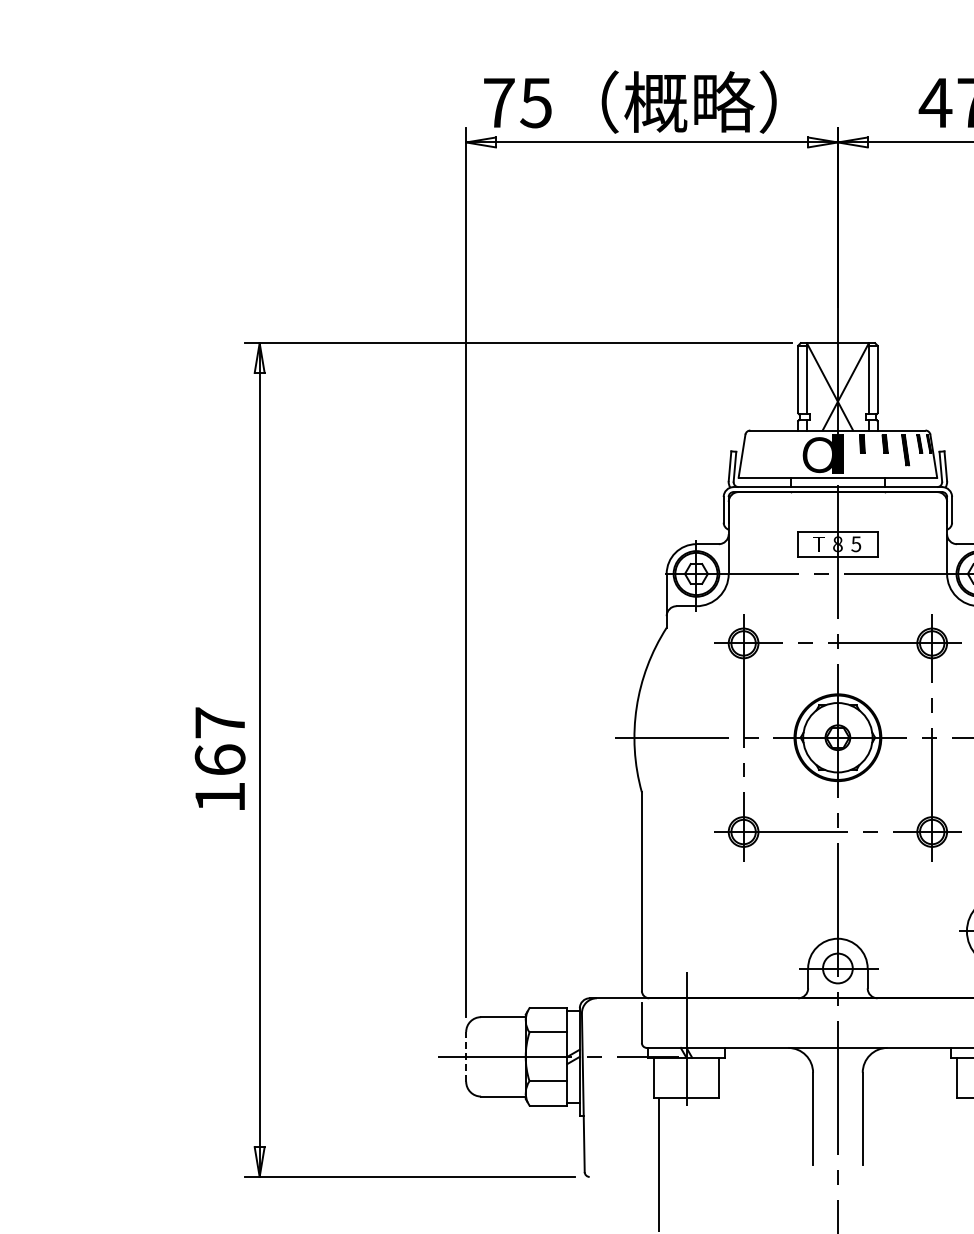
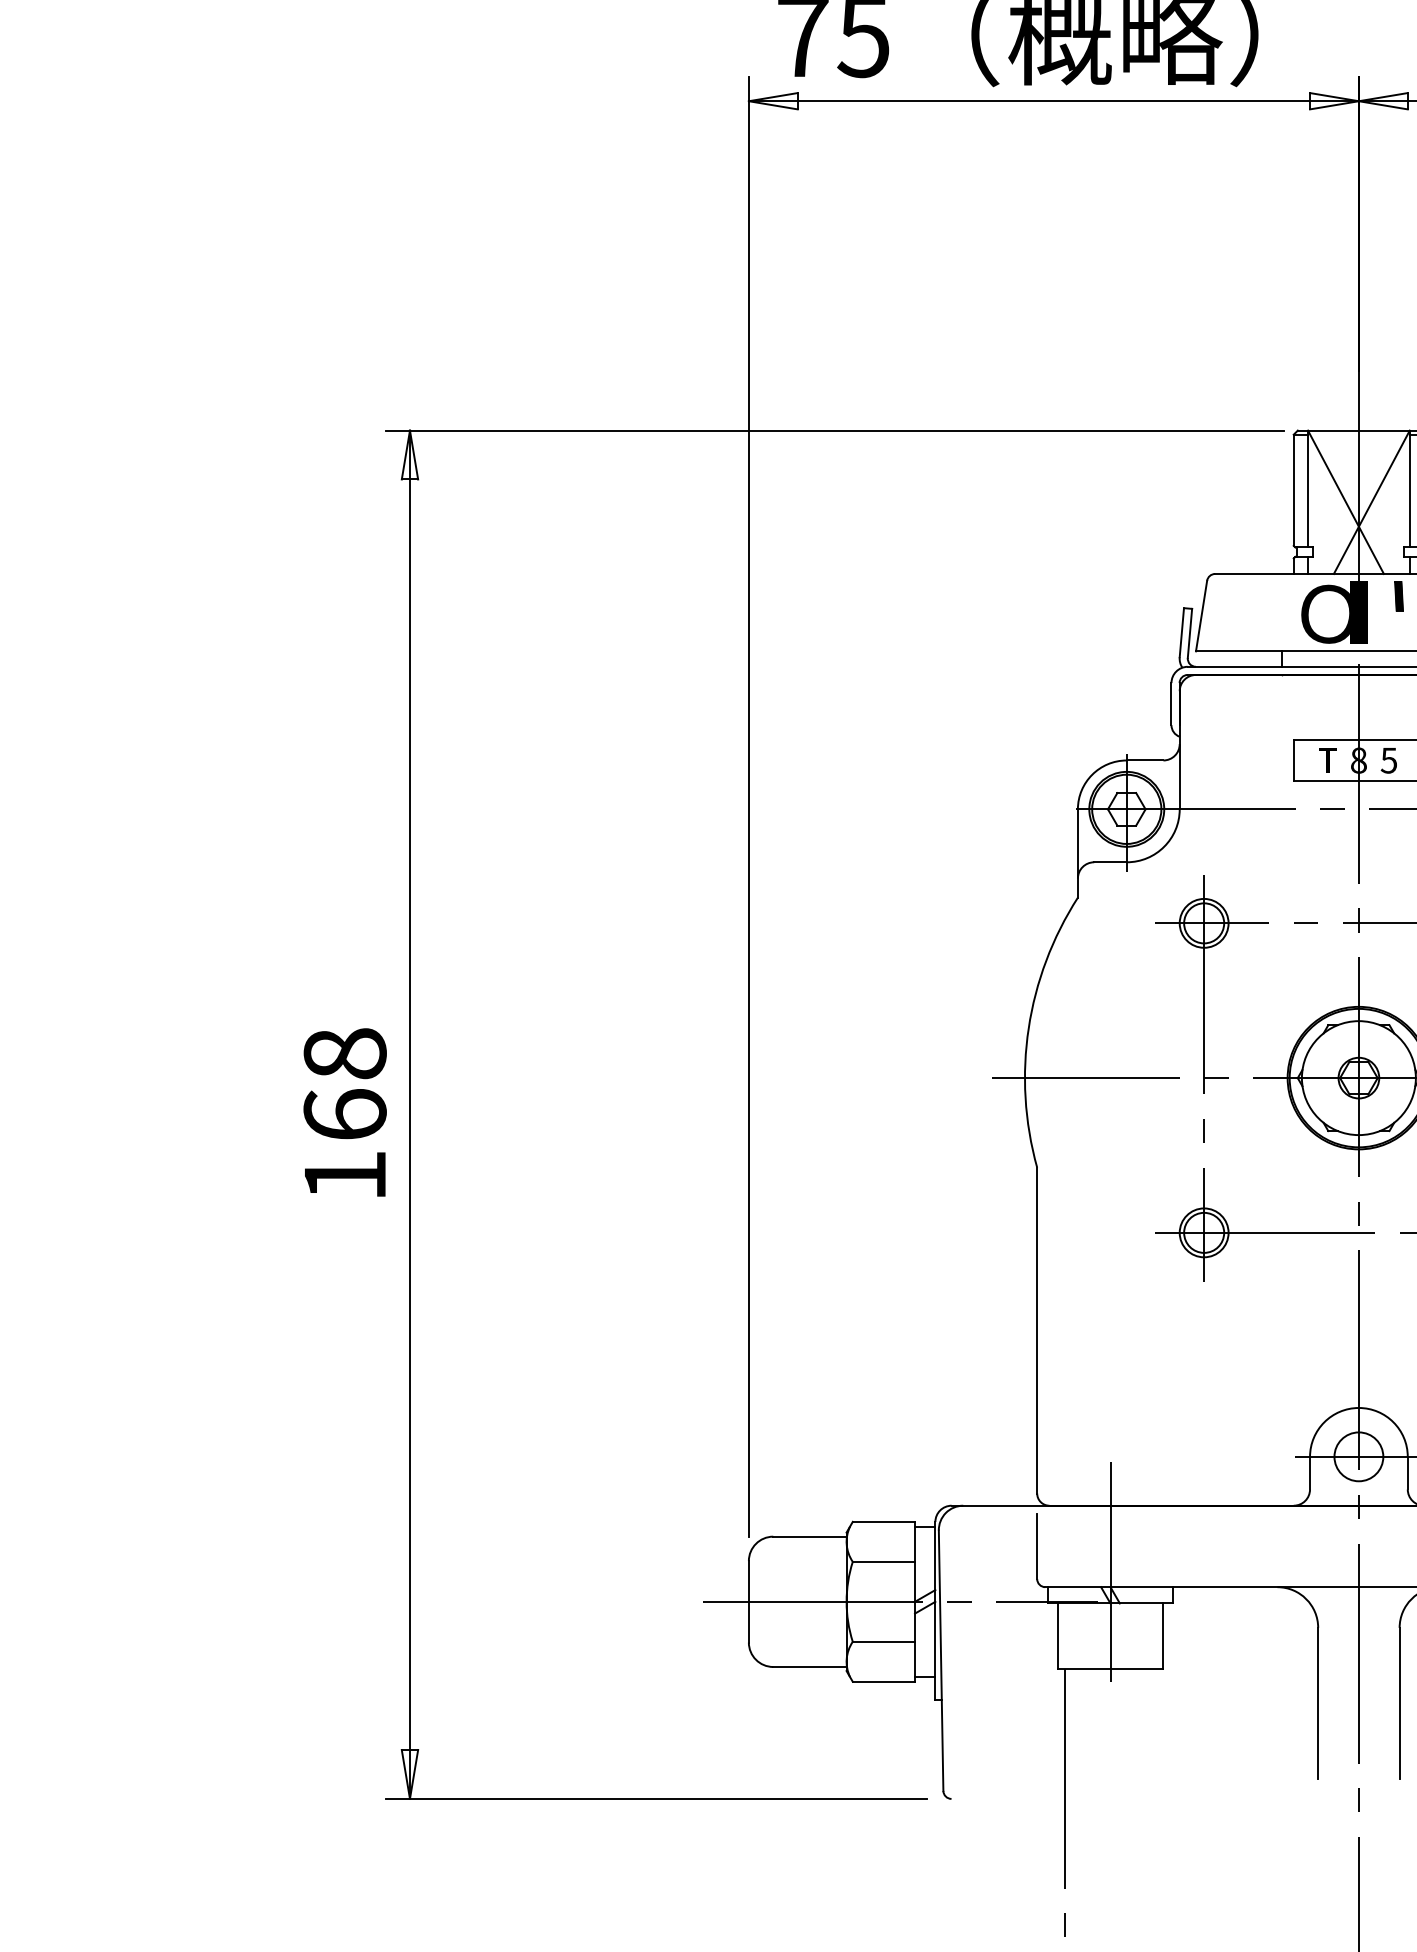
text: (220, 722) -> (345, 1053), 167 -> 168
line: (466, 1056) -> (749, 1601), dashed -> solid

